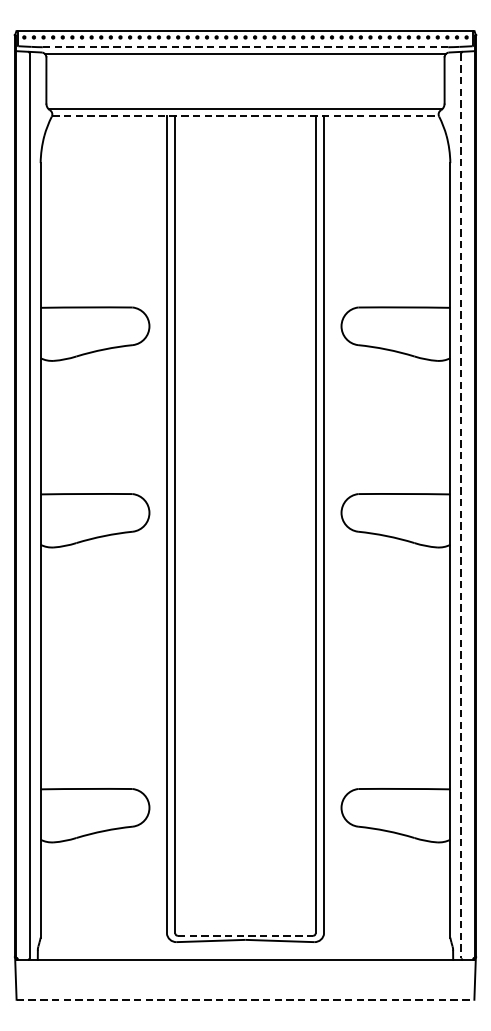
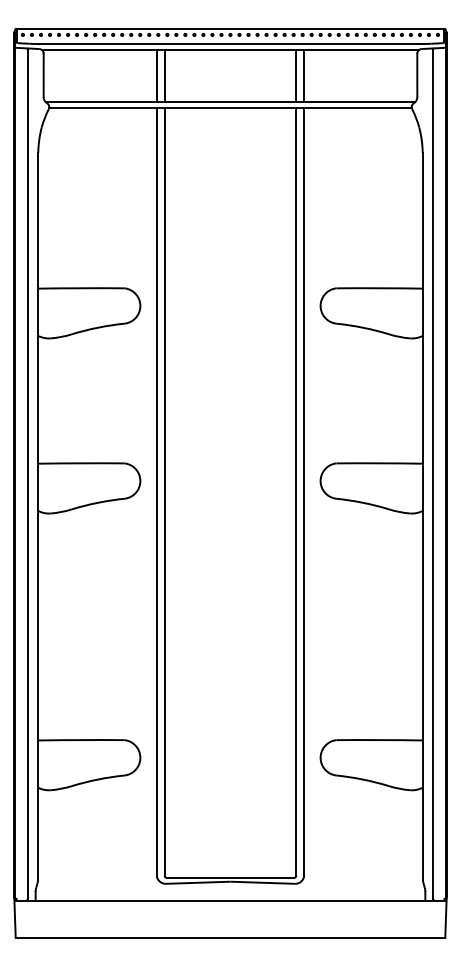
line: (245, 47) -> (230, 44), dashed -> solid
line: (166, 81) -> (156, 76), added
line: (175, 81) -> (164, 76), added
line: (315, 81) -> (296, 76), added
line: (324, 81) -> (304, 76), added
line: (245, 115) -> (230, 108), dashed -> solid
line: (461, 505) -> (433, 474), dashed -> solid
line: (245, 935) -> (230, 877), dashed -> solid
line: (245, 999) -> (230, 937), dashed -> solid

